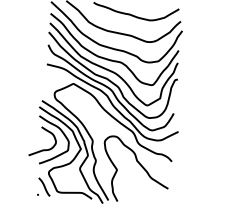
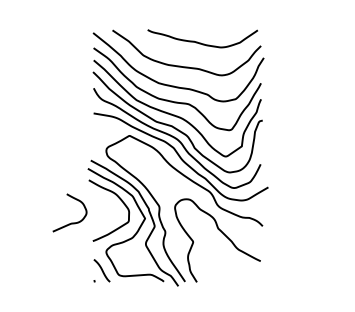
curve: (43, 149) -> (71, 222), moved

